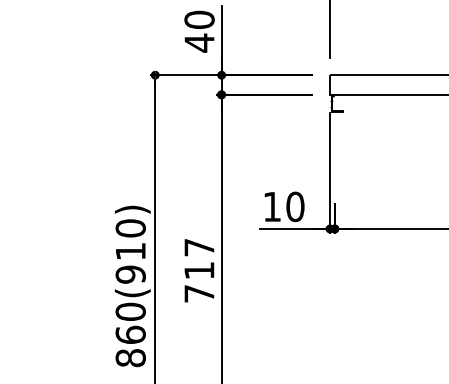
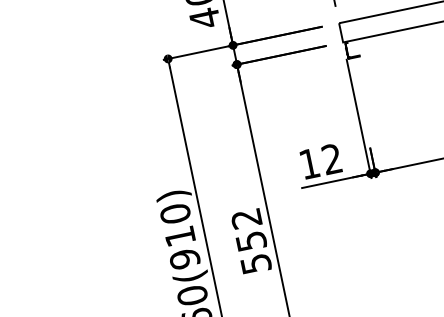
text: (295, 206) -> (332, 158), 10 -> 12
text: (199, 270) -> (251, 241), 717 -> 552

